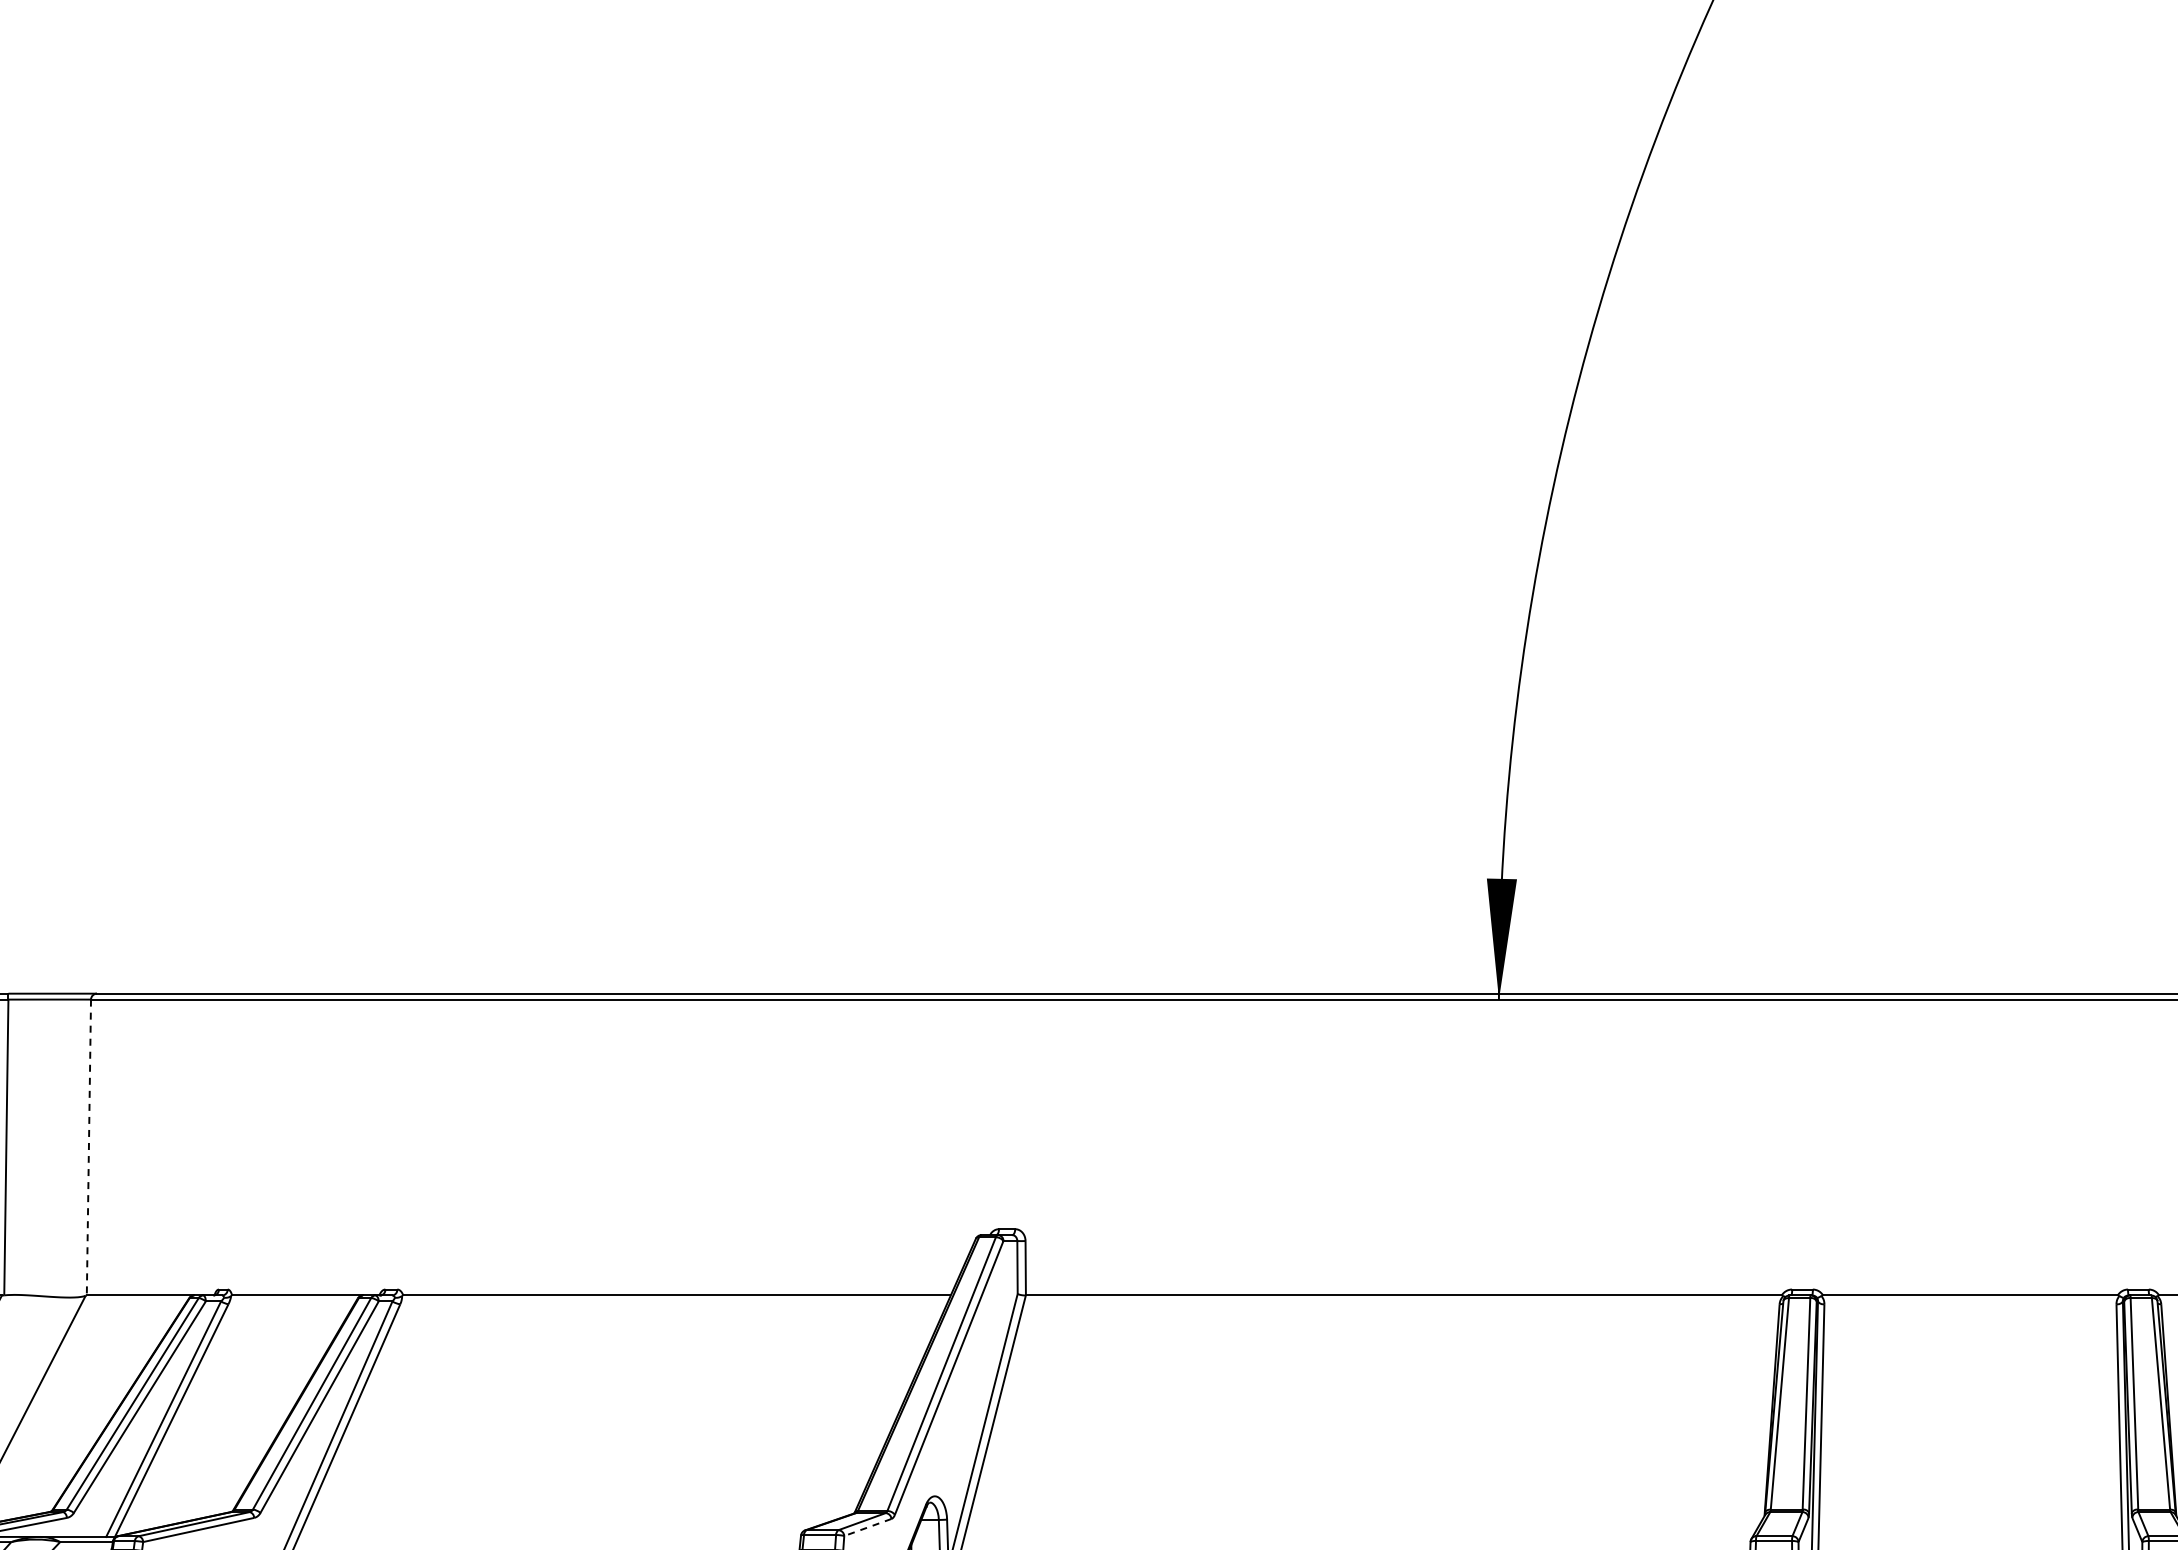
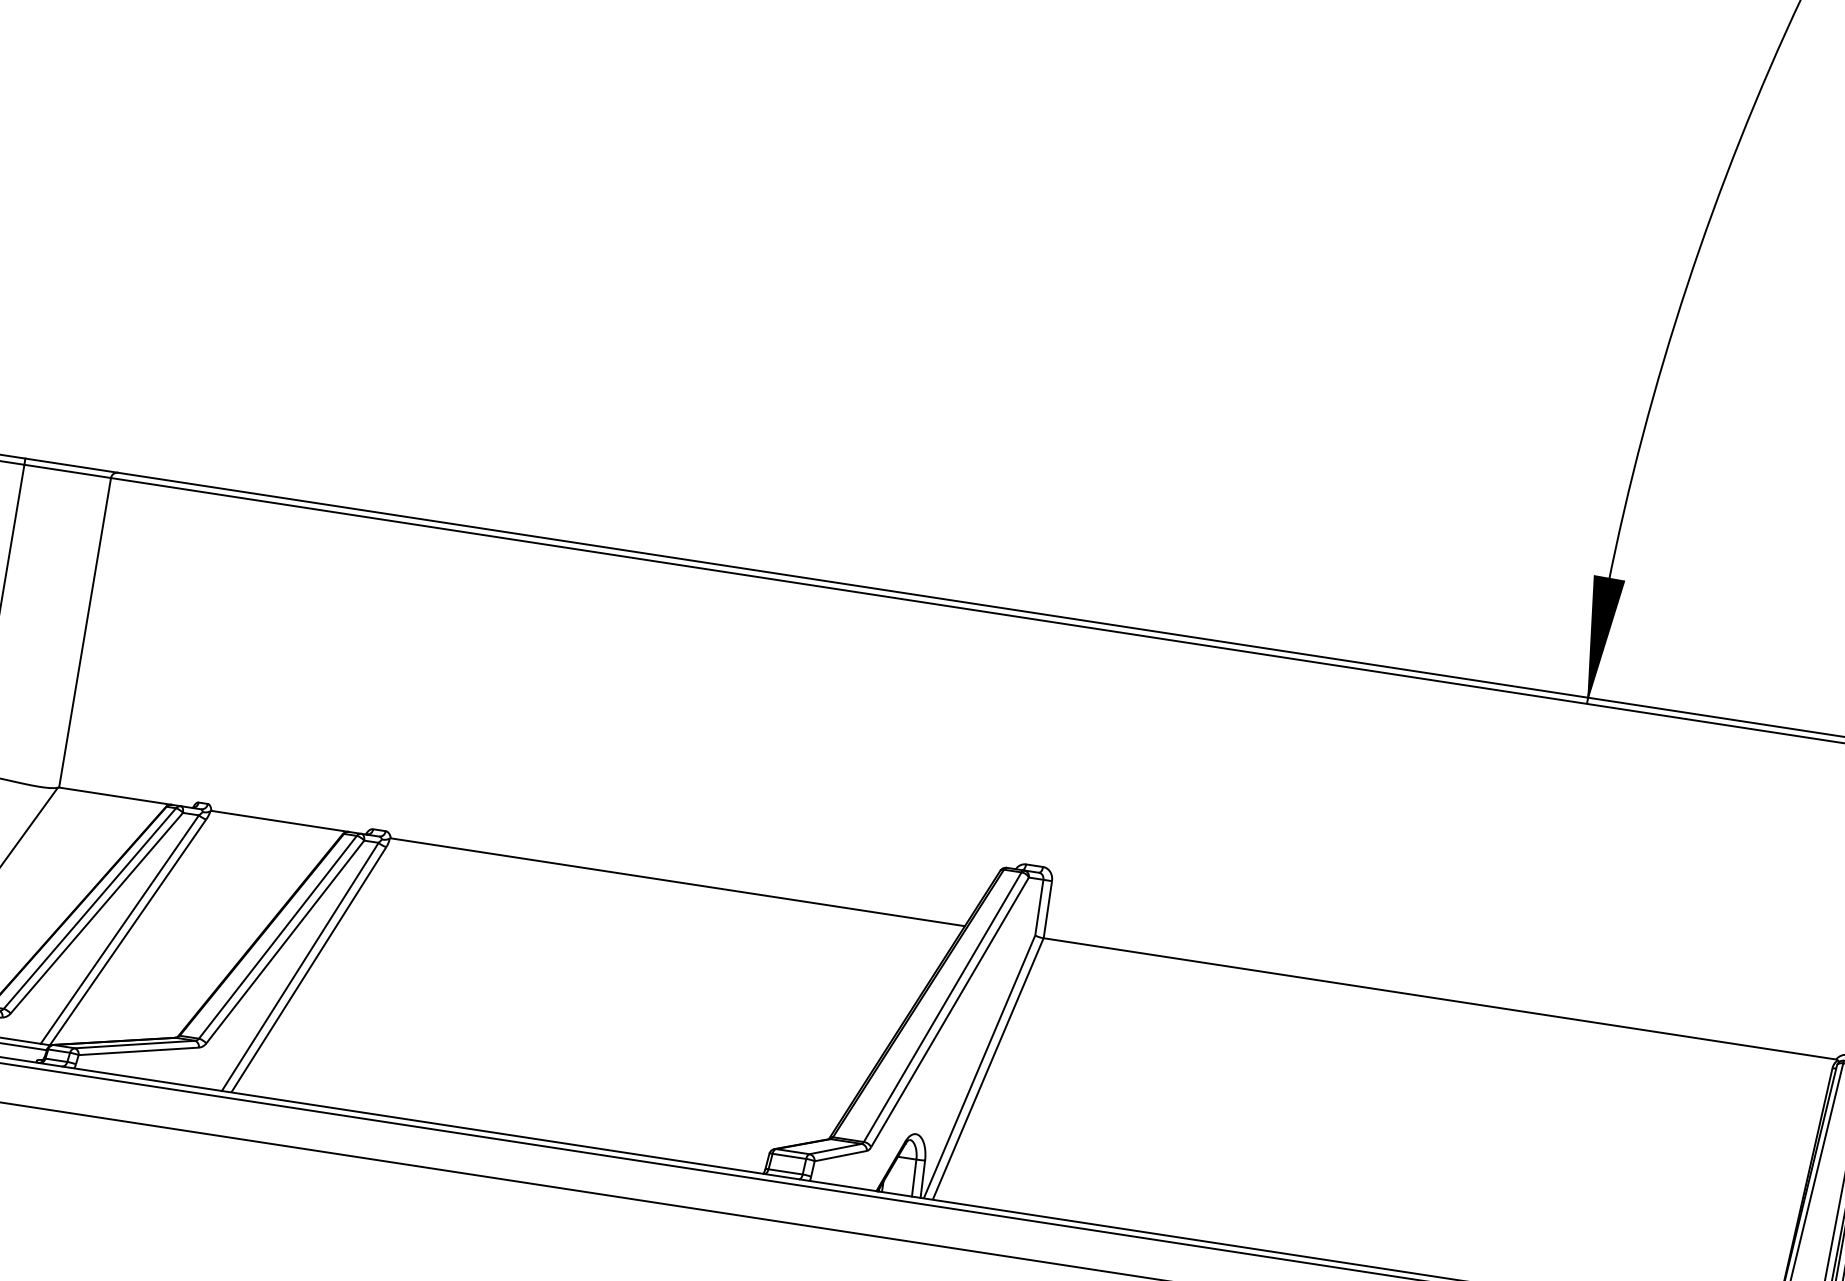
line: (88, 1147) -> (84, 632), dashed -> solid
line: (867, 1527) -> (840, 1156), dashed -> solid

